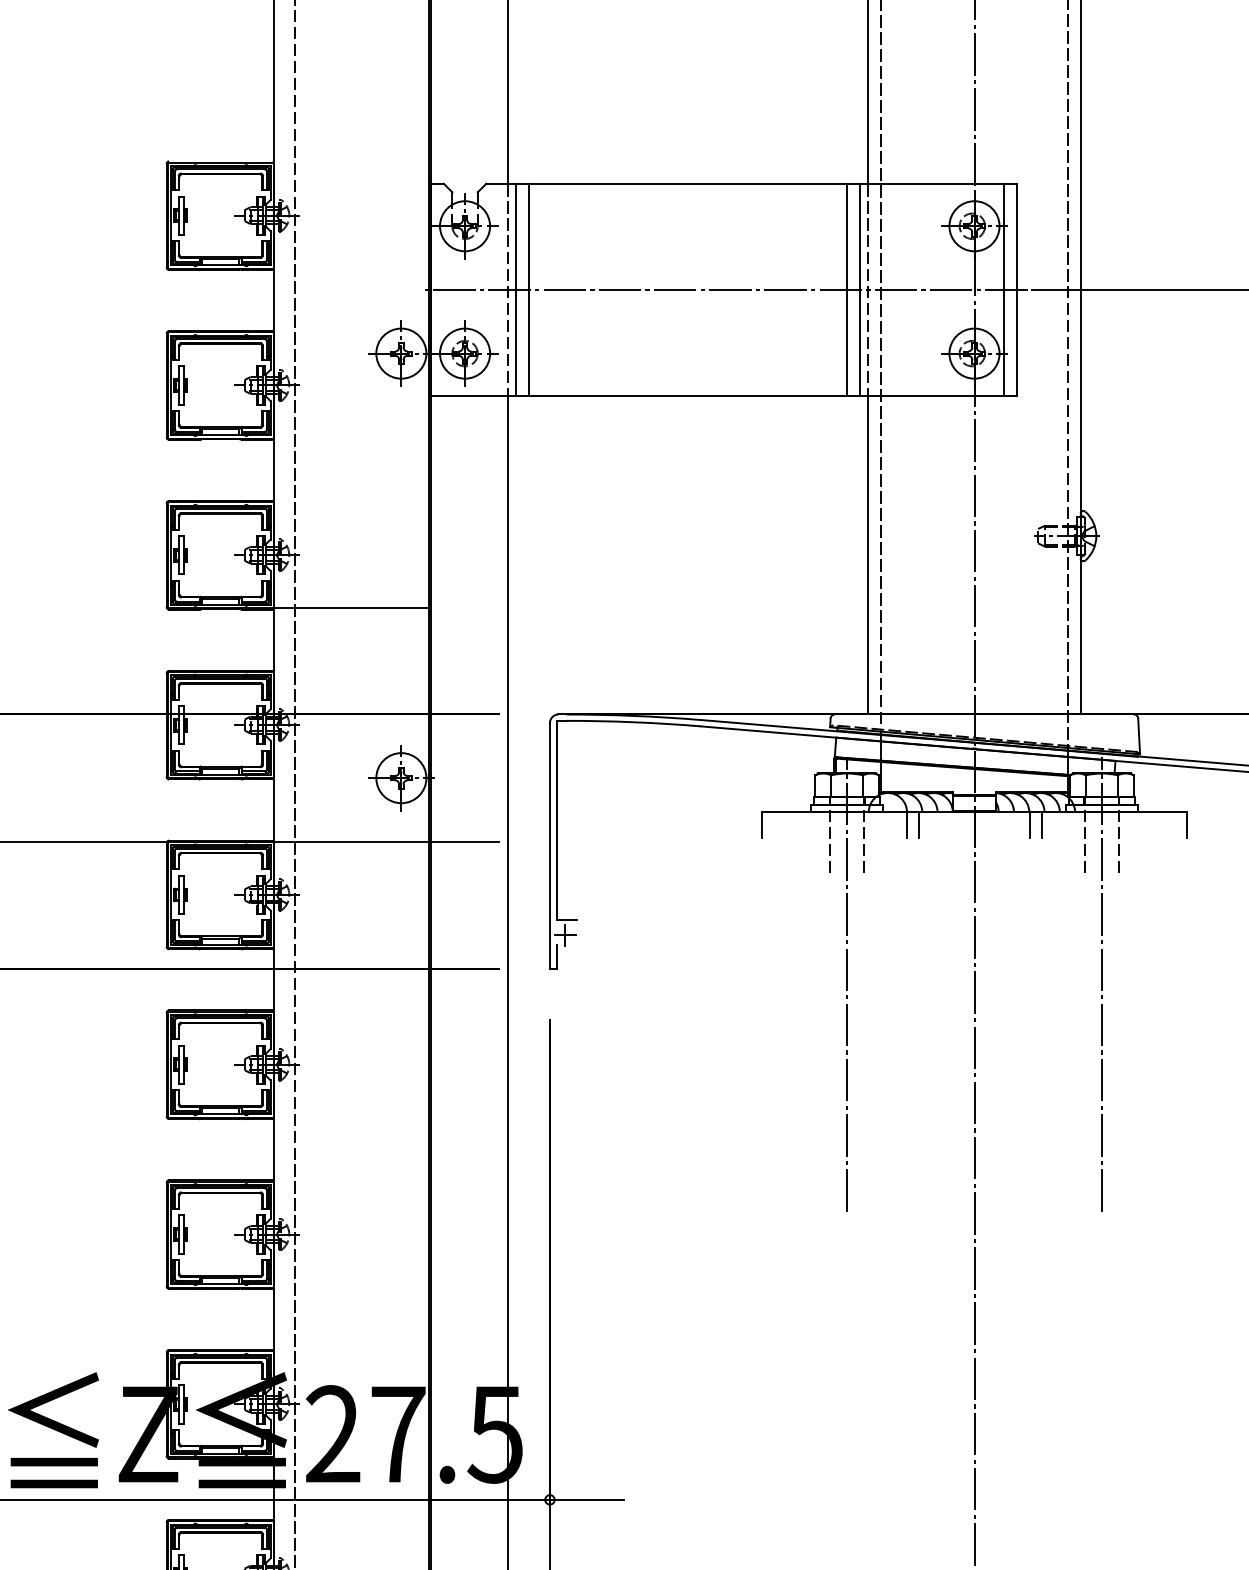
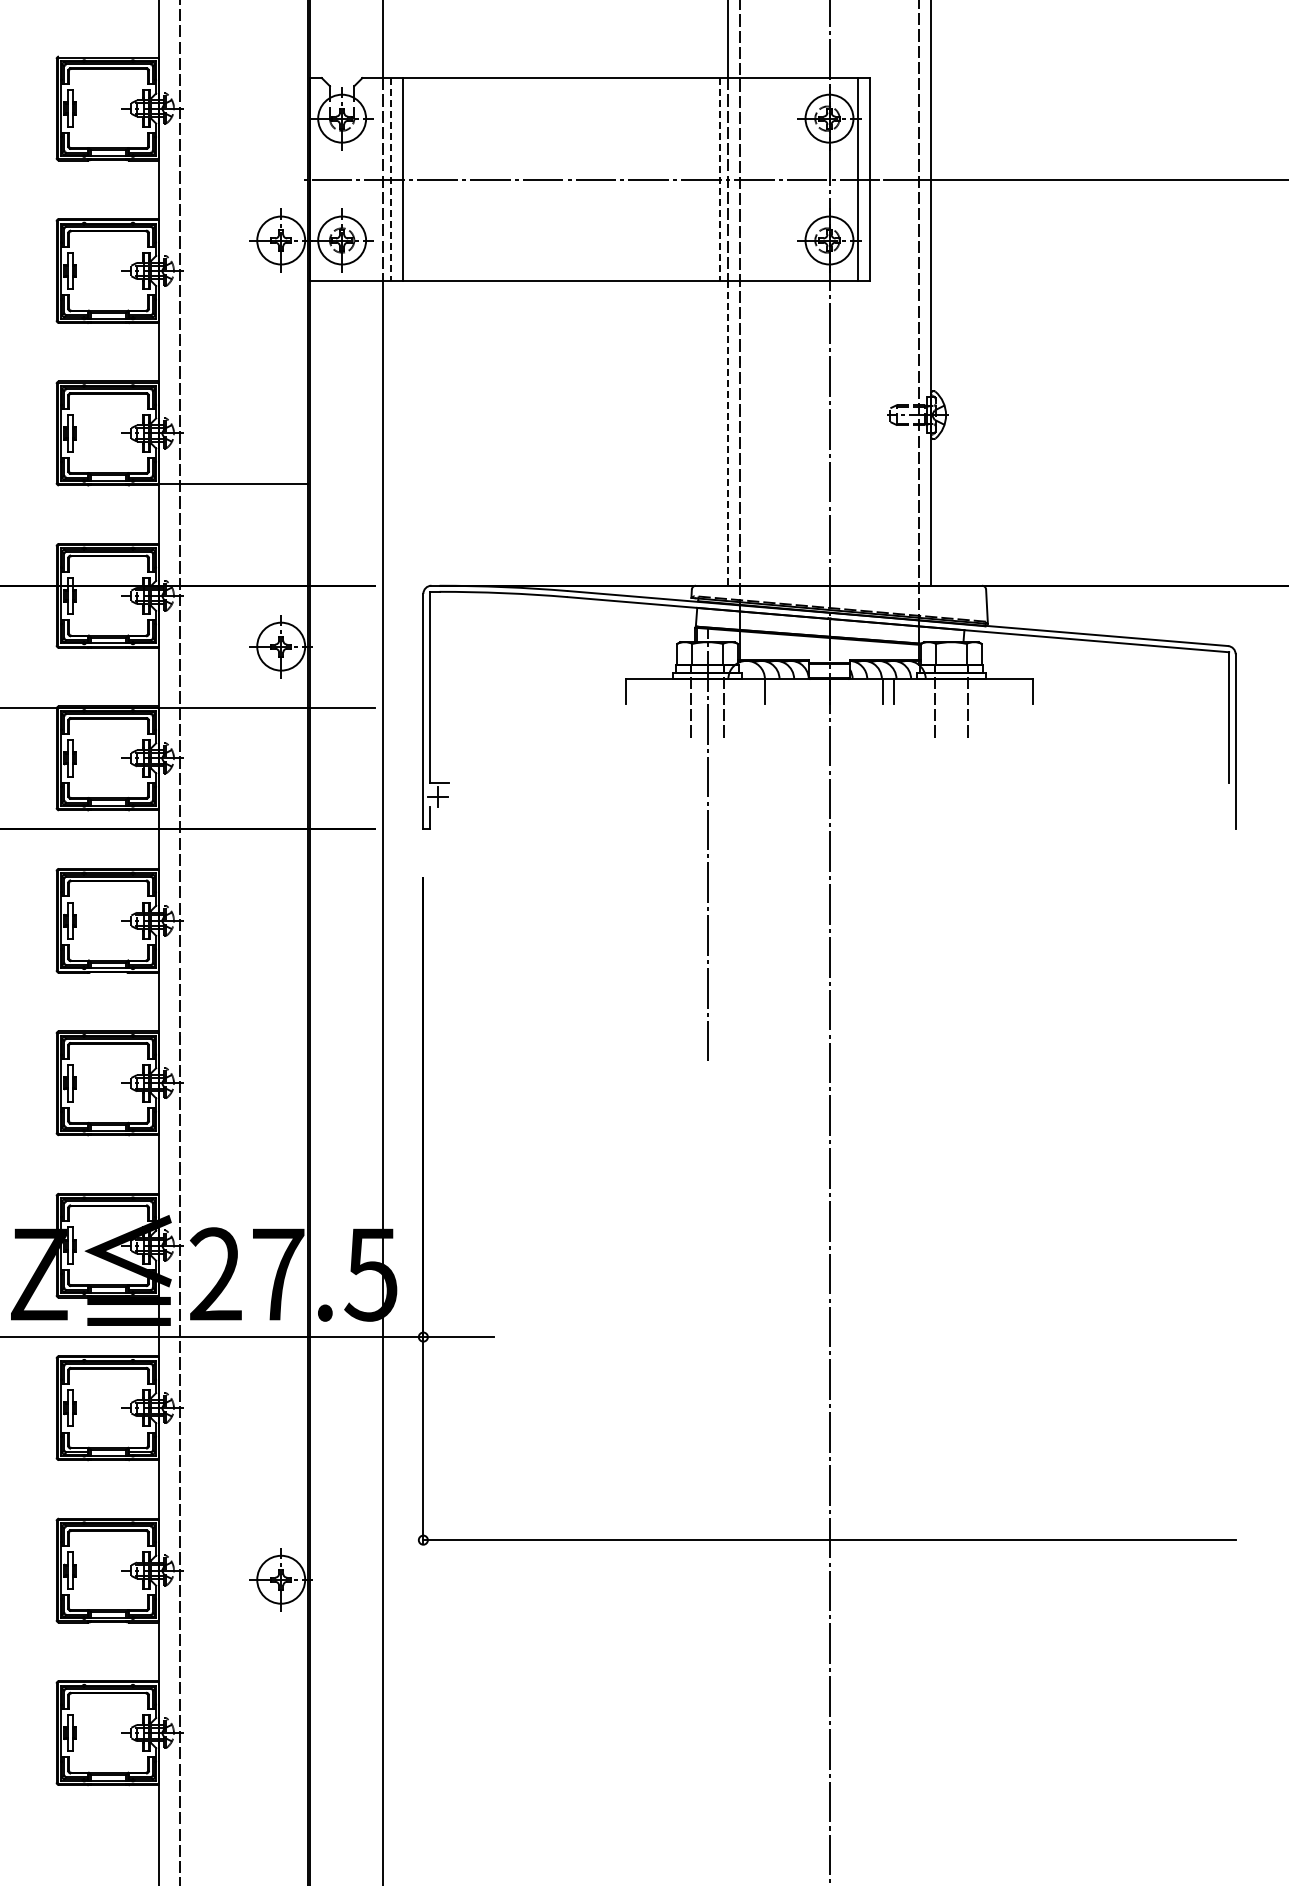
line: (515, 289) -> (390, 179), solid -> dashed
line: (846, 289) -> (707, 179), removed
line: (859, 289) -> (719, 179), solid -> dashed
line: (867, 555) -> (727, 433), solid -> dashed
line: (919, 825) -> (776, 691), removed
line: (1102, 983) -> (951, 843), removed

